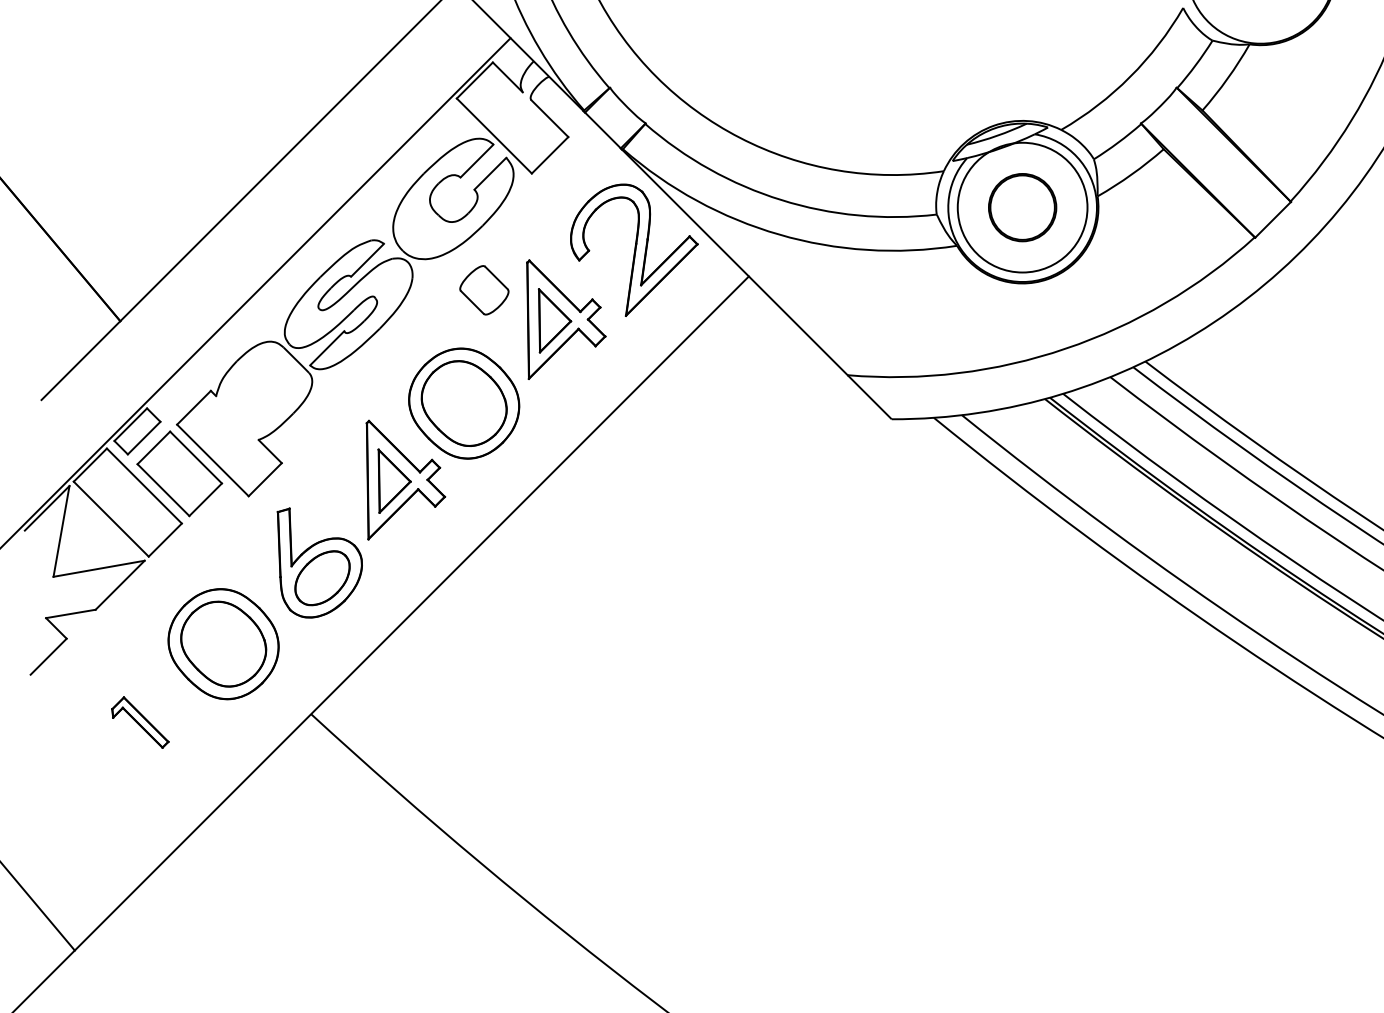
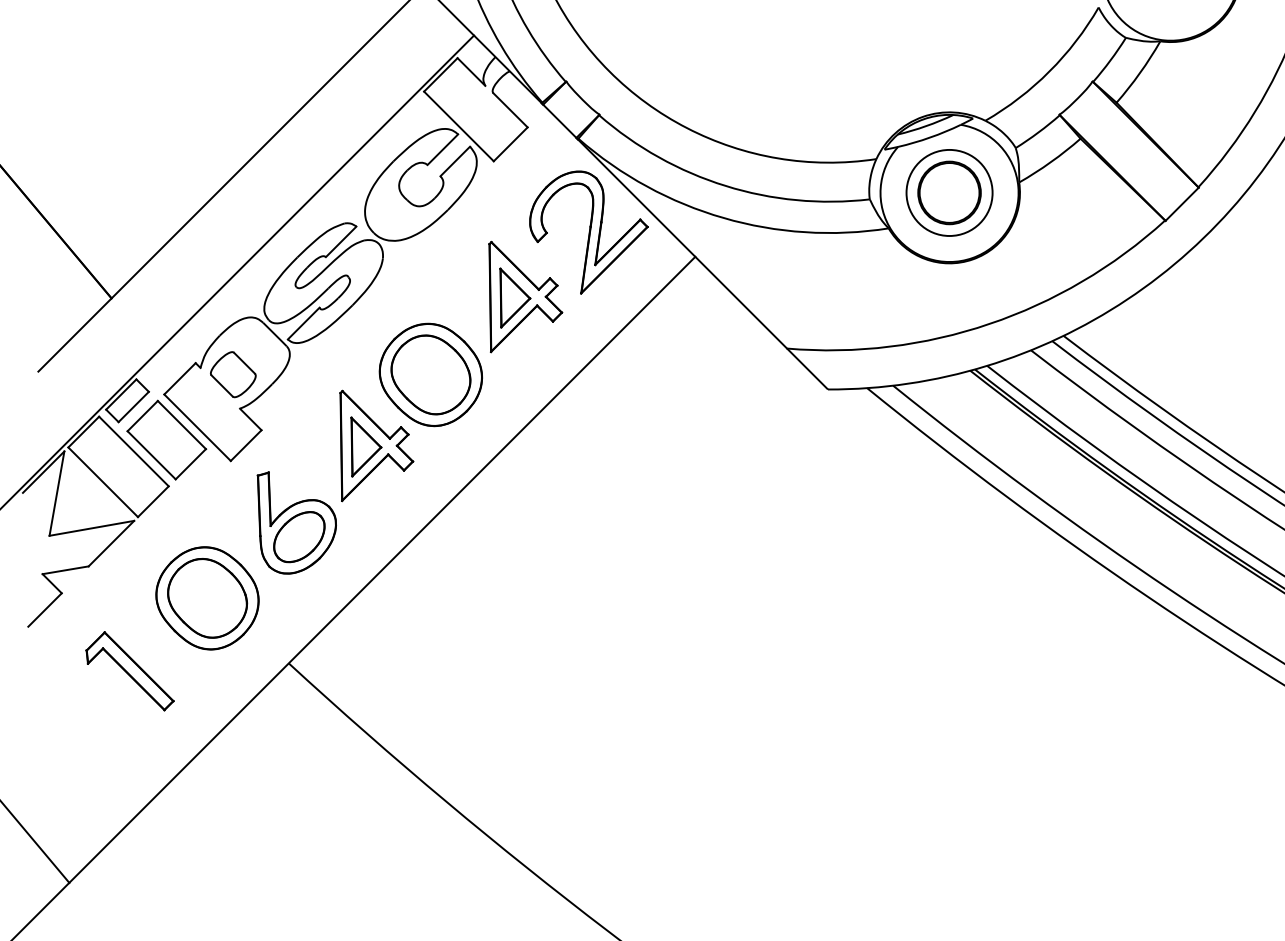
circle: (1022, 207) -> (949, 192), size x0.71
part: (484, 290) -> (233, 374), moved
part: (140, 722) -> (130, 671), size x1.67

